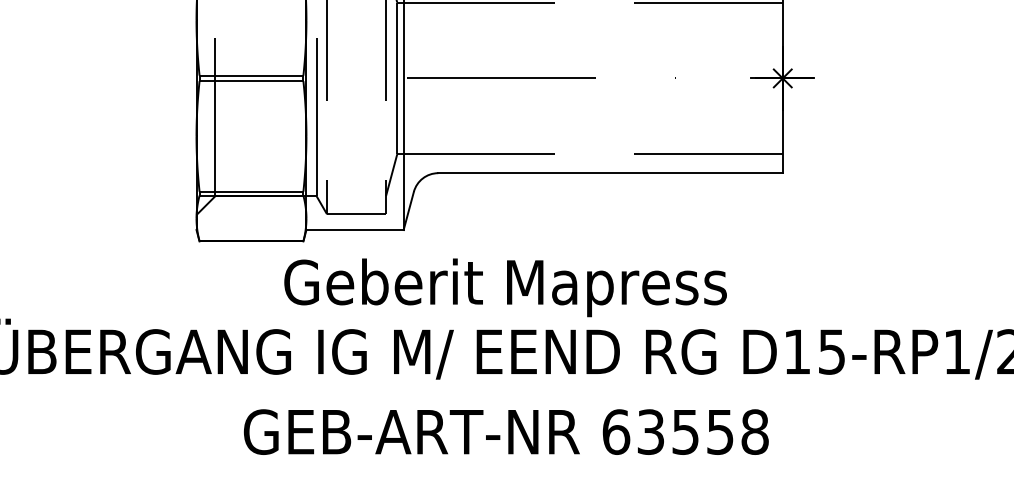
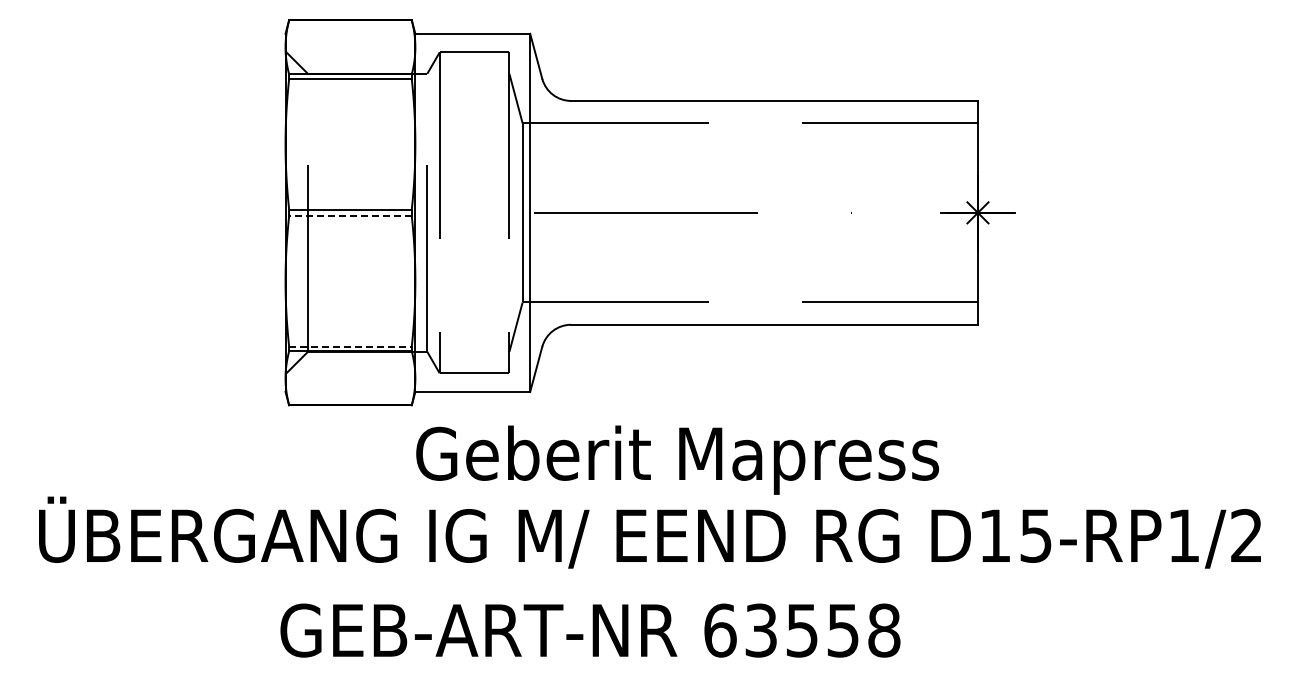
line: (250, 81) -> (349, 216), solid -> dashed
line: (251, 191) -> (350, 346), solid -> dashed
text: (505, 287) -> (677, 459), moved
text: (506, 432) -> (590, 630), moved

